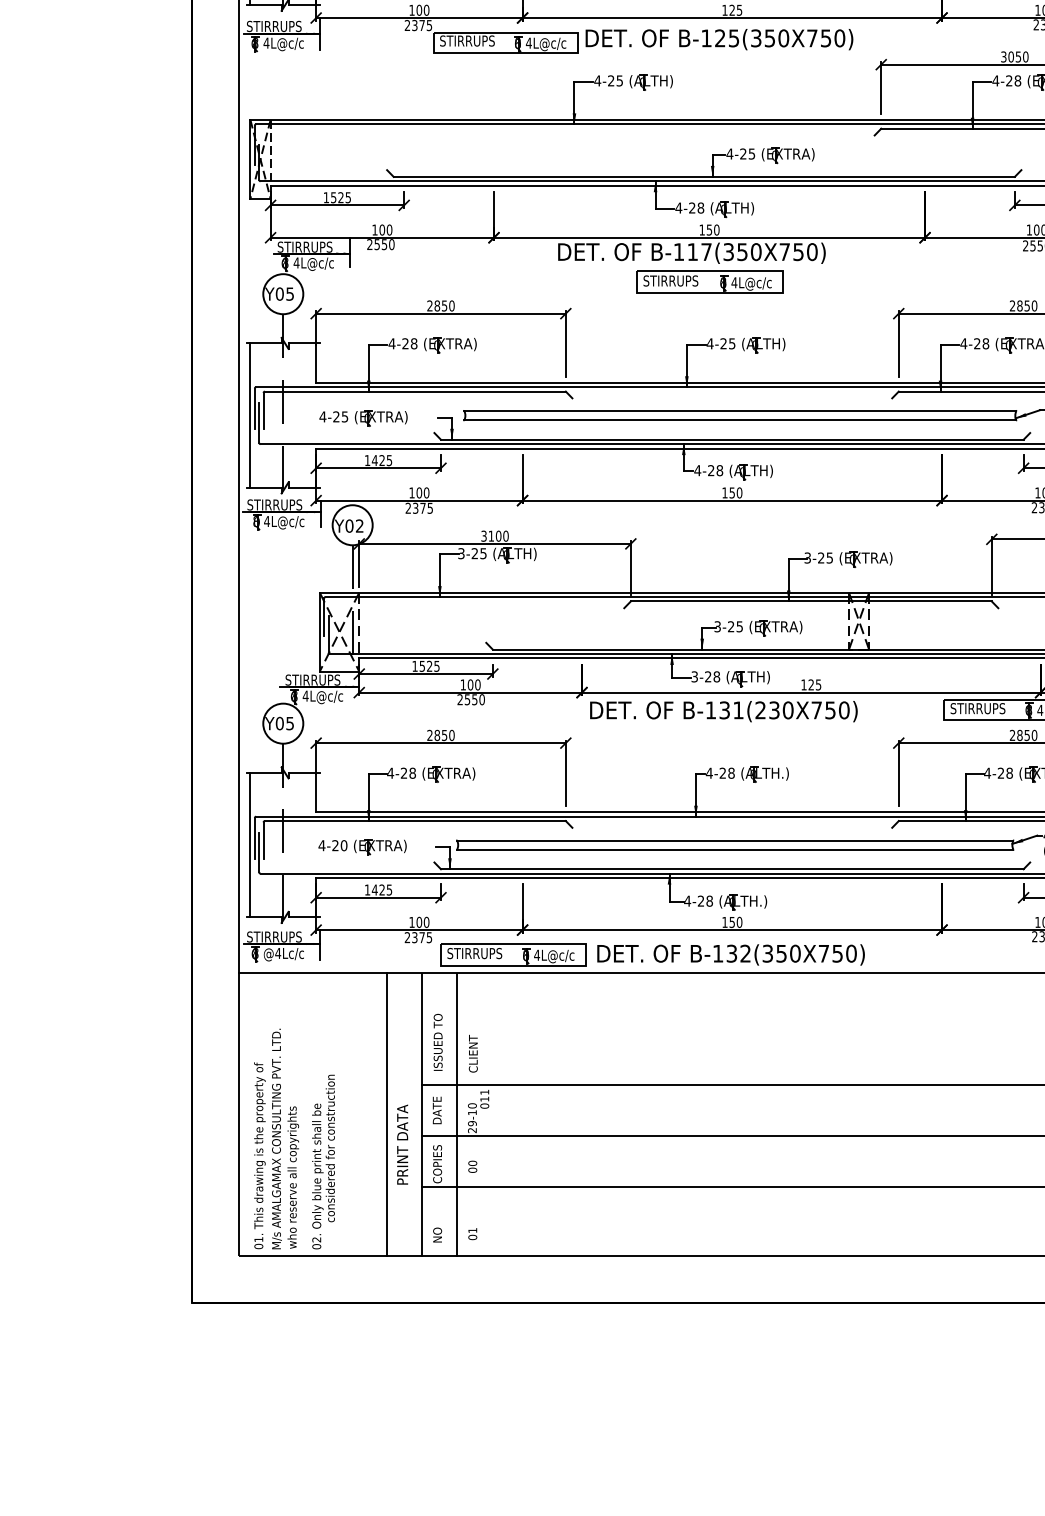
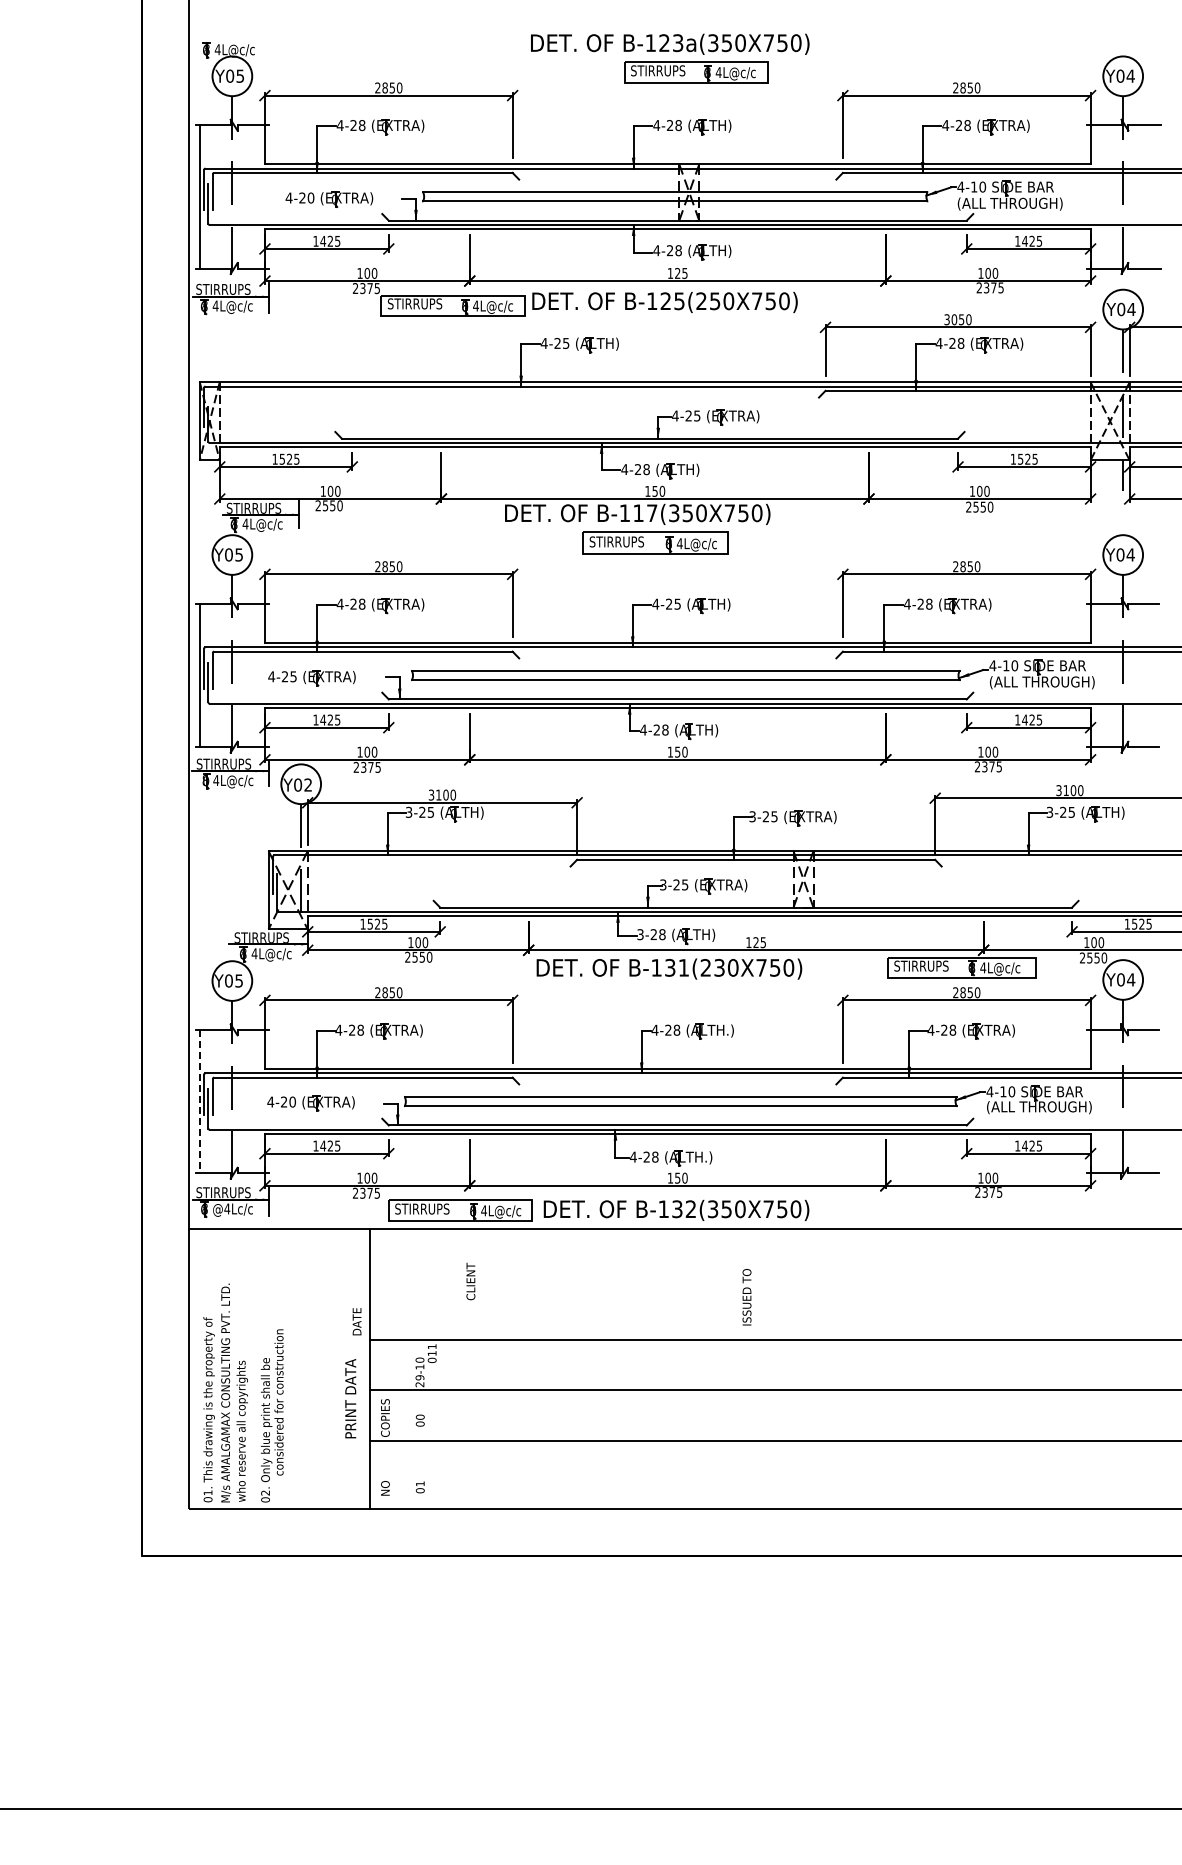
text: (756, 38) -> (701, 301), B-125(350X750) -> B-125(250X750)
line: (250, 845) -> (199, 1101), solid -> dashed
text: (437, 1042) -> (746, 1297), moved
text: (472, 1053) -> (470, 1281), moved
text: (436, 1110) -> (356, 1321), moved
line: (386, 1114) -> (334, 1368), removed
line: (456, 1115) -> (404, 1369), removed

